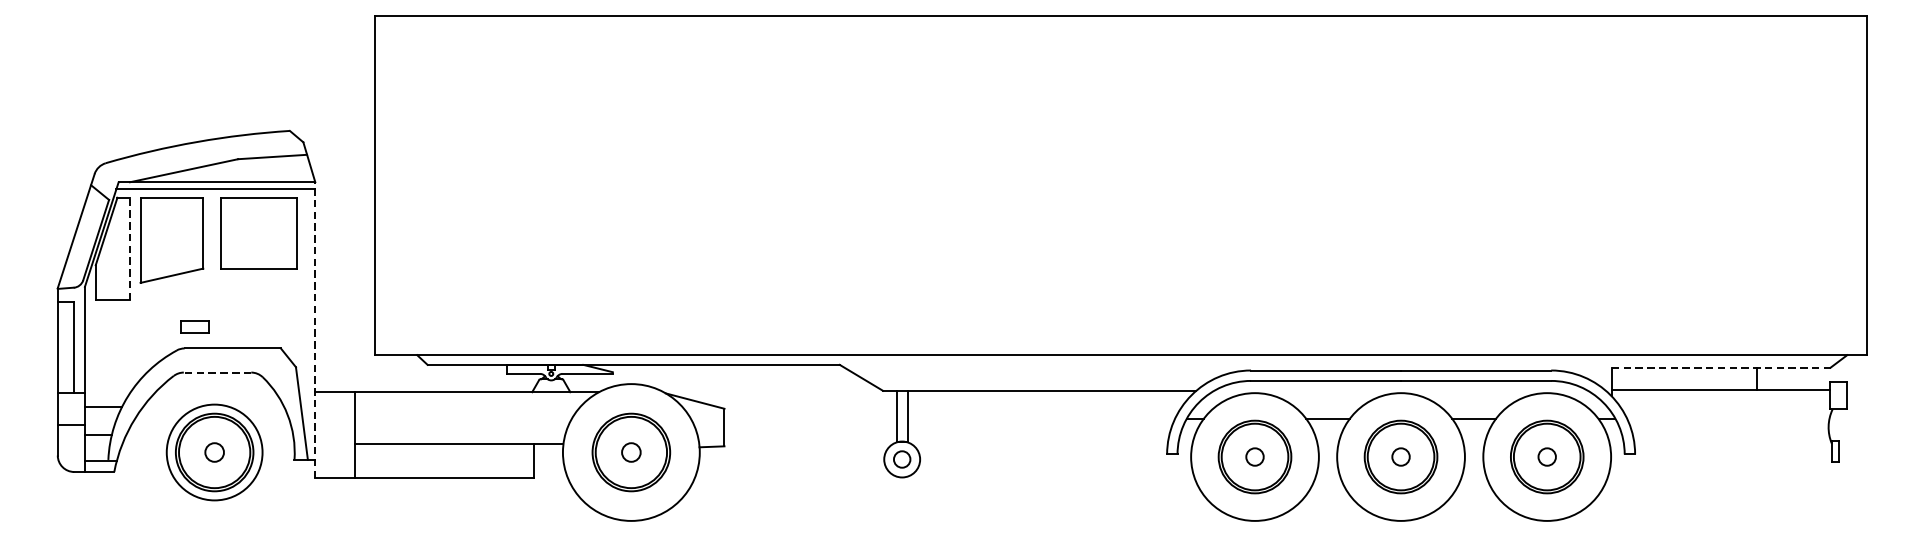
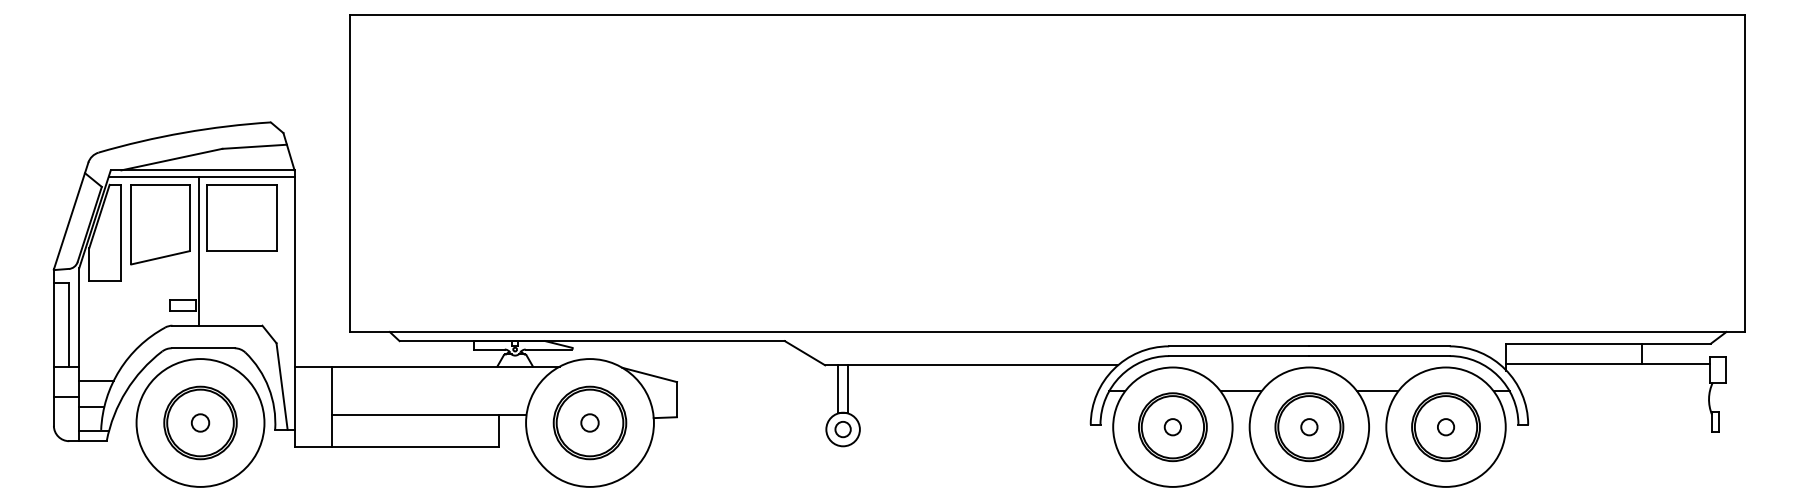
line: (130, 248) -> (121, 232), dashed -> solid
line: (212, 267) -> (198, 250), added
line: (315, 330) -> (294, 308), dashed -> solid
line: (1722, 367) -> (1609, 343), dashed -> solid
line: (217, 372) -> (203, 348), dashed -> solid
circle: (214, 451) -> (200, 422), size x1.43

